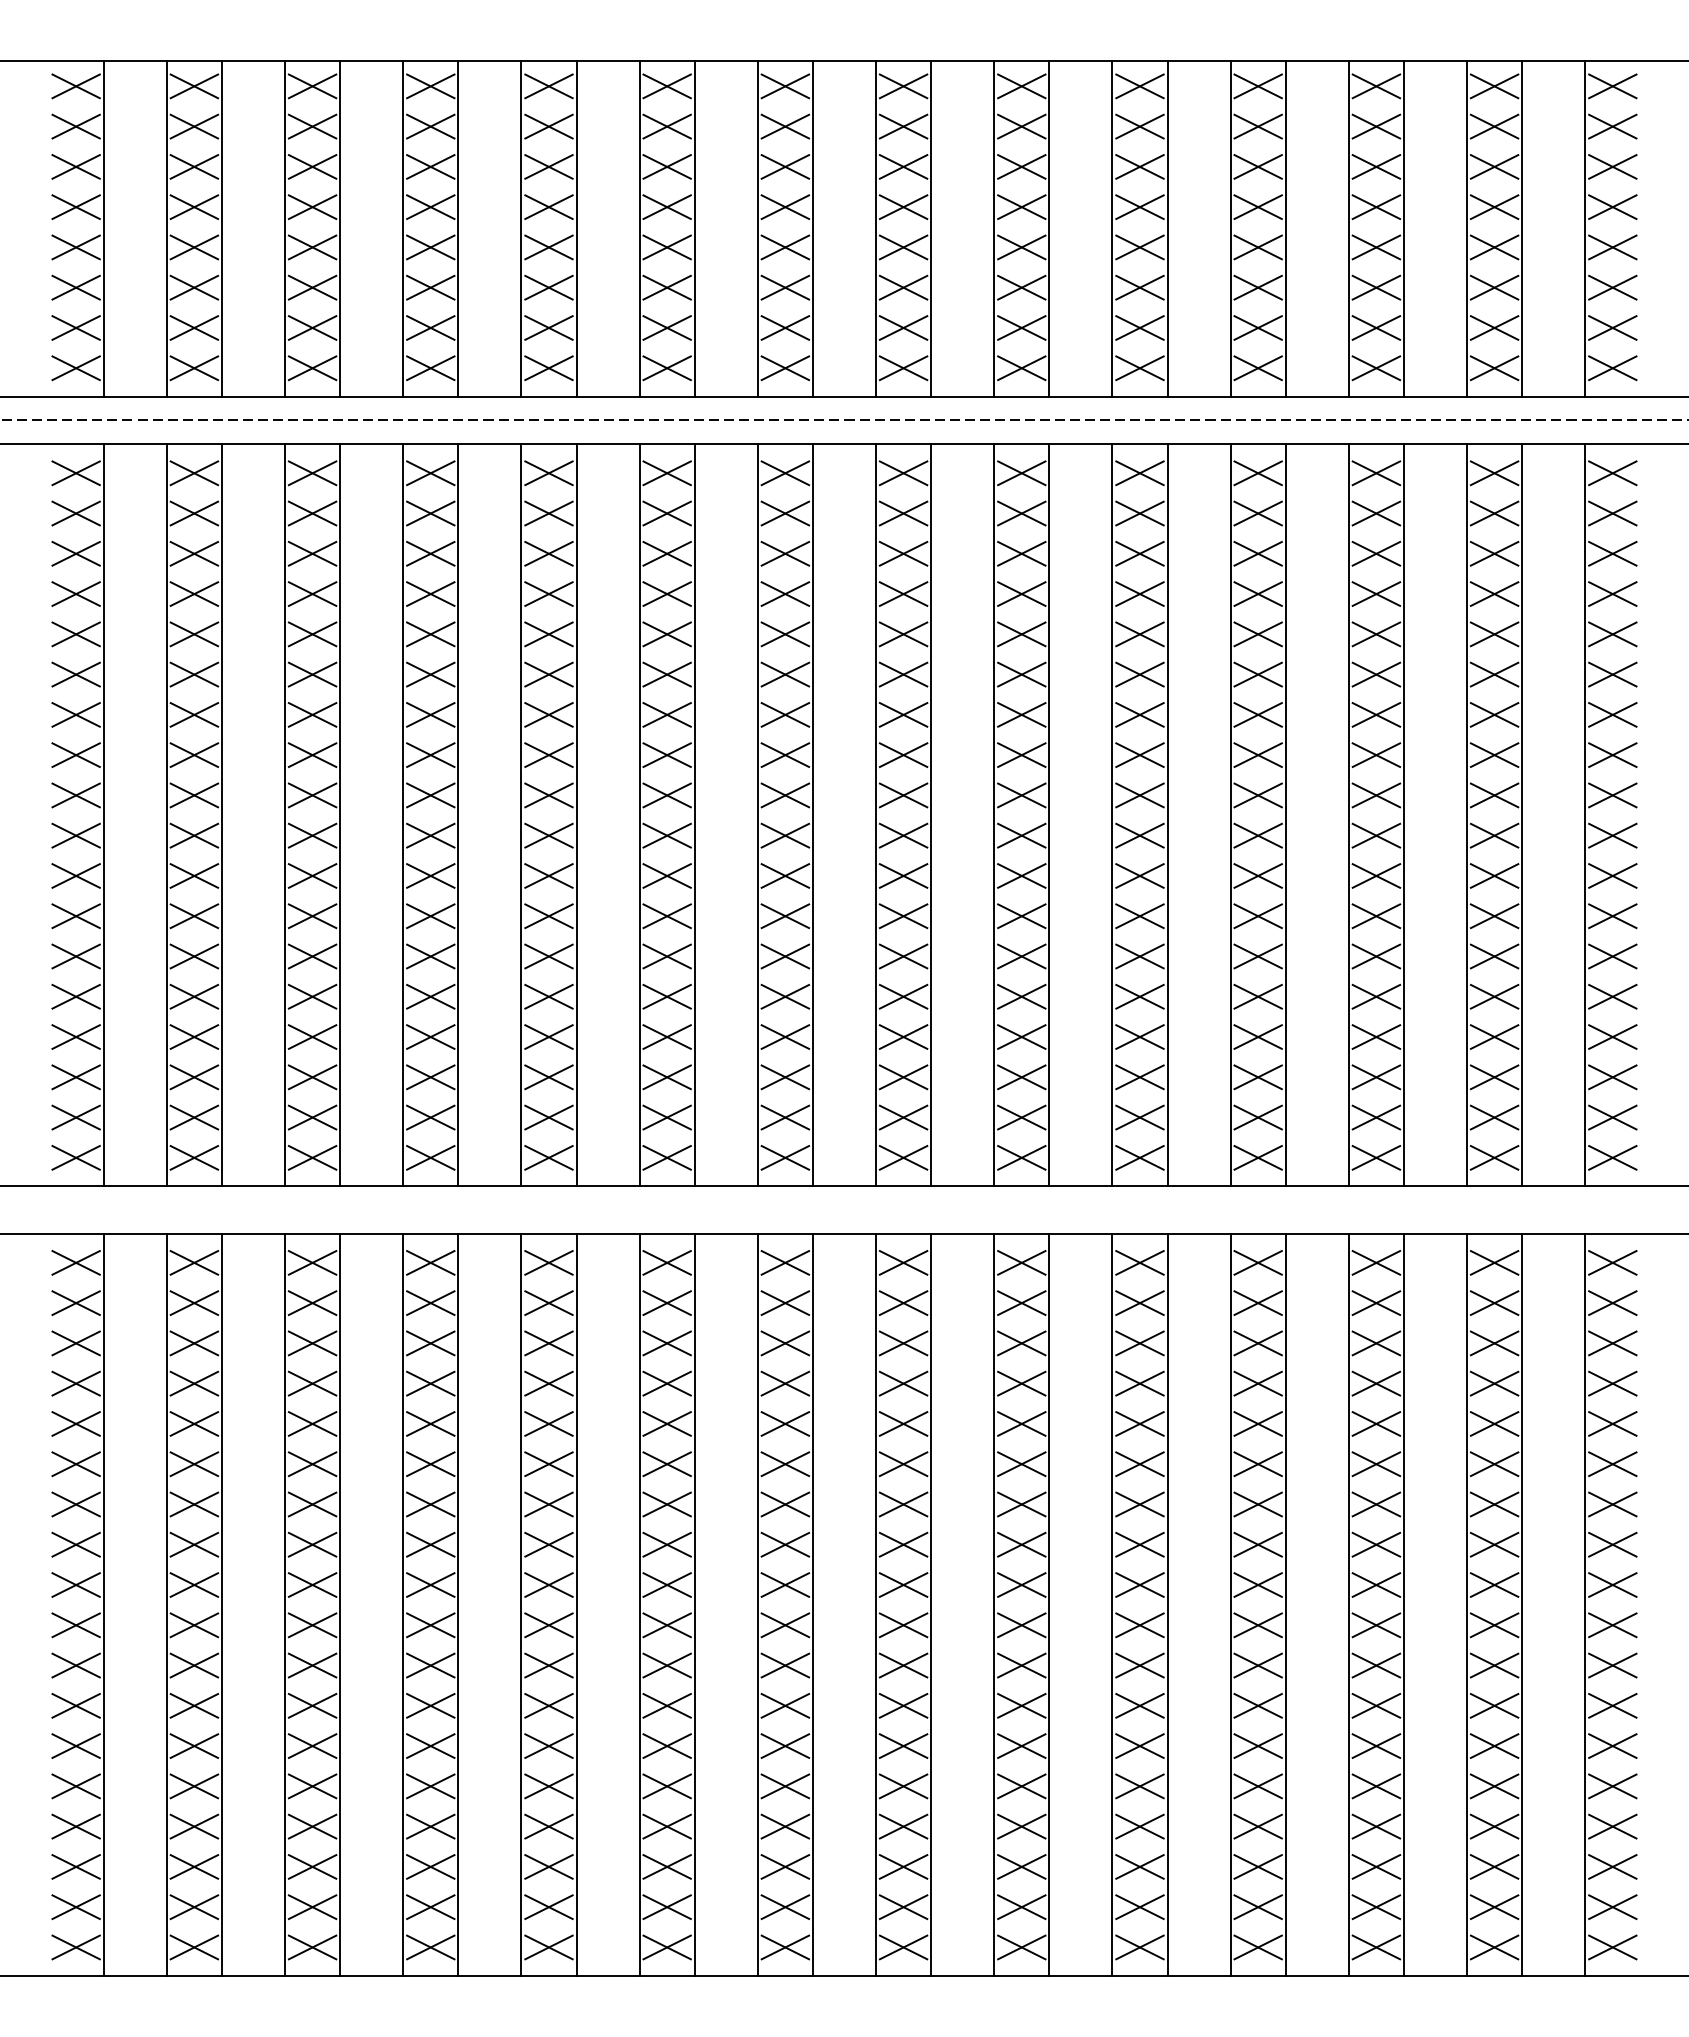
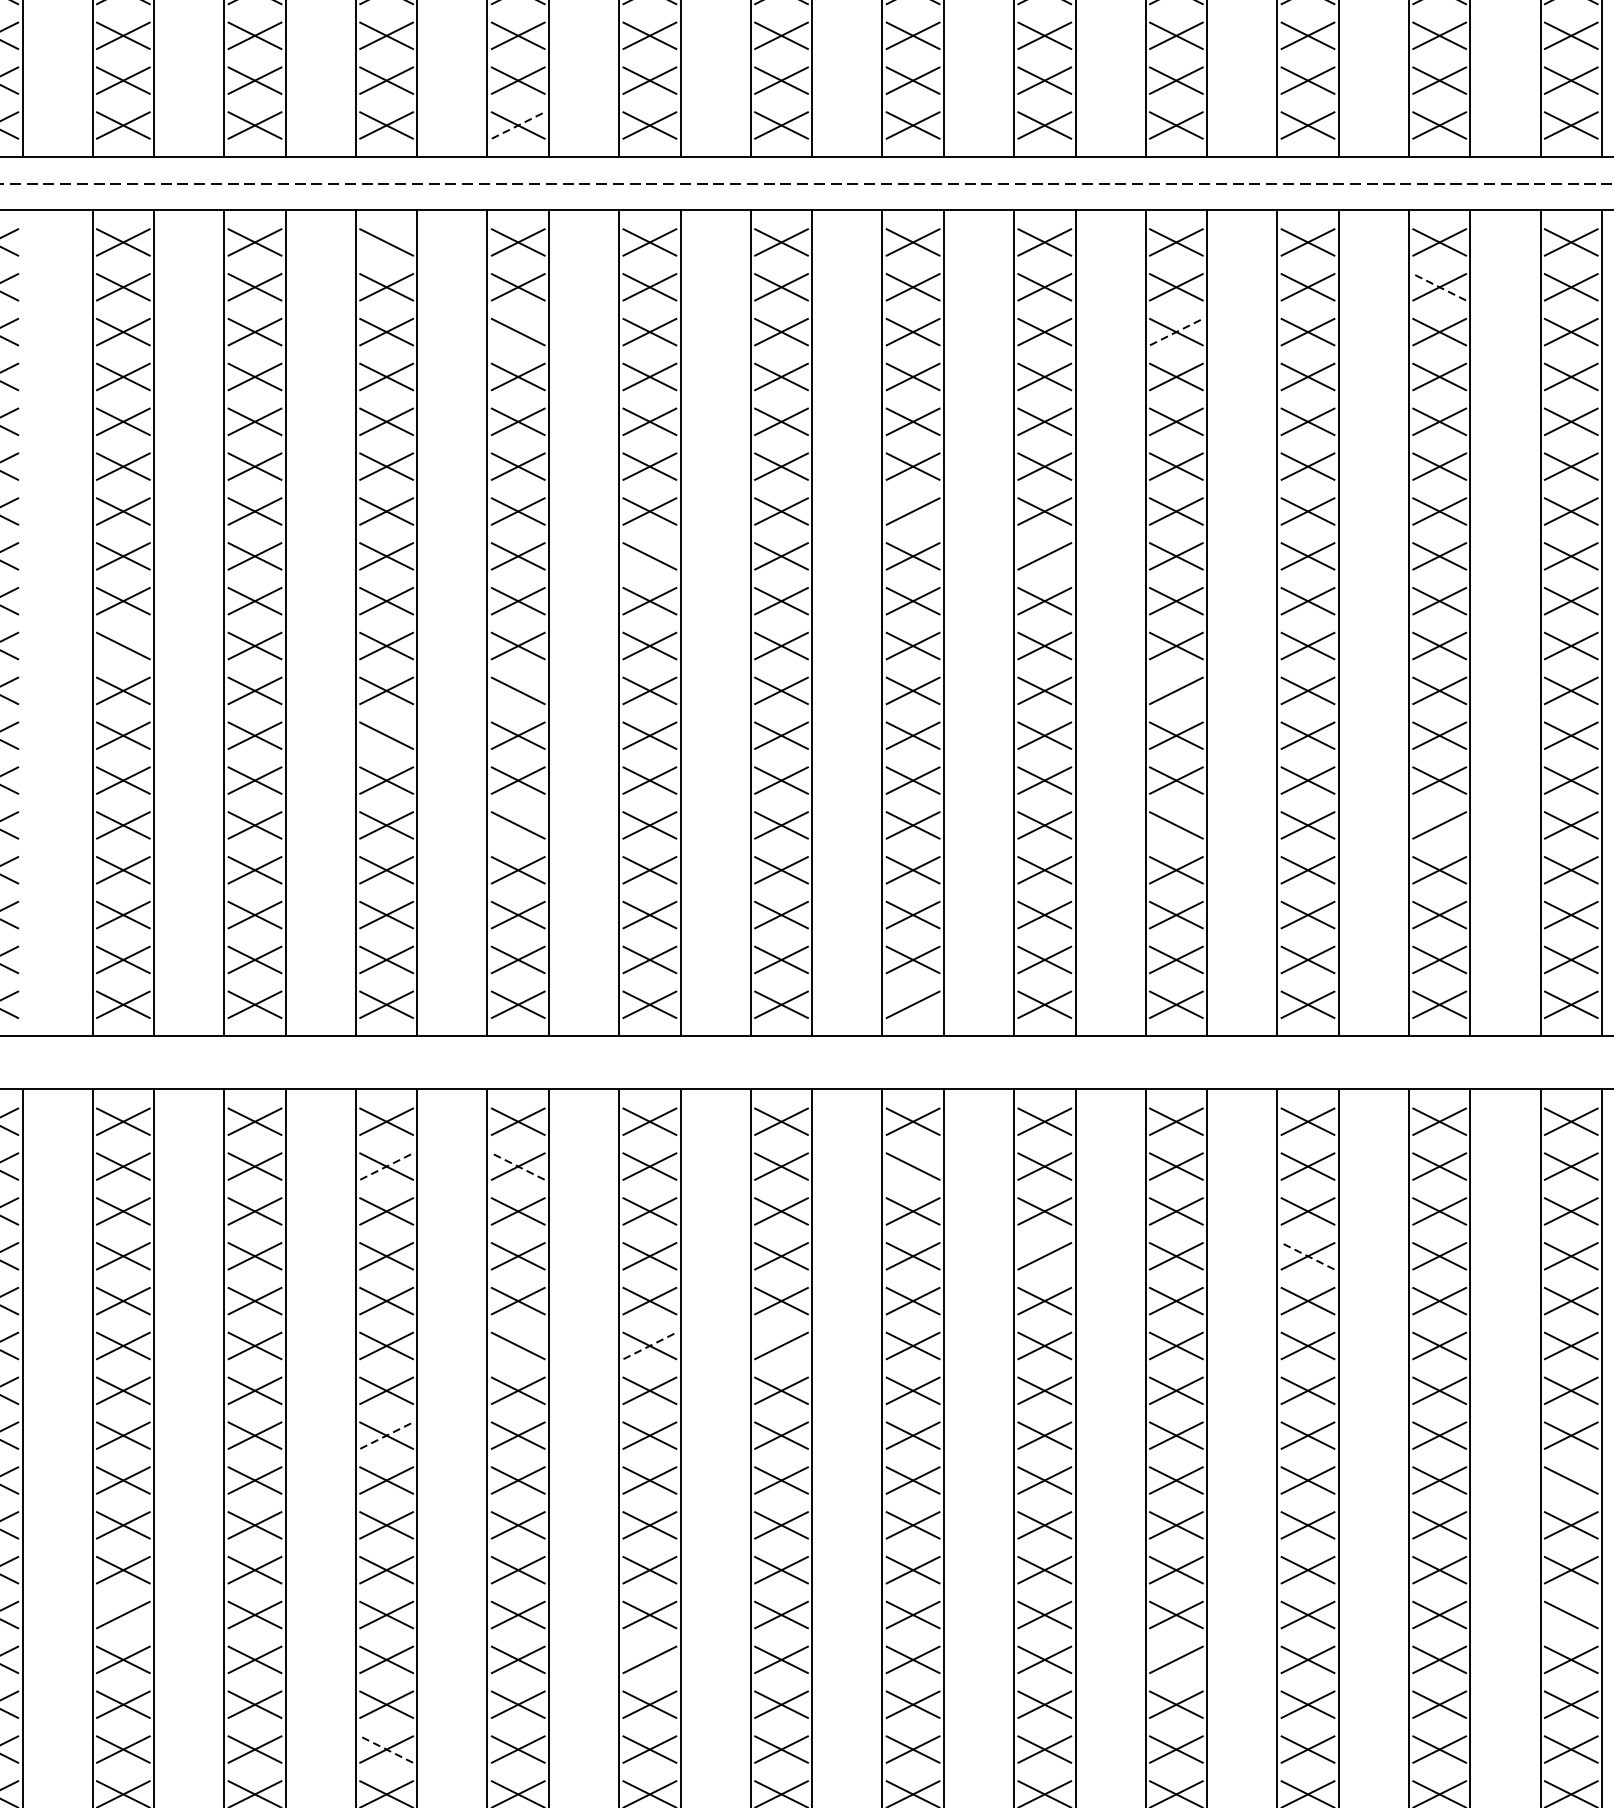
line: (549, 368) -> (518, 125), solid -> dashed
line: (430, 473) -> (386, 242), removed
line: (1375, 513) -> (1438, 287), solid -> dashed
line: (548, 553) -> (517, 331), removed
line: (1140, 553) -> (1176, 331), solid -> dashed
line: (903, 714) -> (913, 511), removed
line: (666, 755) -> (649, 556), removed
line: (1021, 755) -> (1044, 556), removed
line: (103, 815) -> (22, 623), removed
line: (194, 835) -> (123, 645), removed
line: (548, 875) -> (517, 690), removed
line: (1139, 875) -> (1175, 690), removed
line: (430, 916) -> (386, 736), removed
line: (548, 996) -> (517, 825), removed
line: (1139, 996) -> (1175, 825), removed
line: (1376, 996) -> (1439, 825), removed
line: (903, 1157) -> (913, 1004), removed
line: (431, 1302) -> (387, 1165), solid -> dashed
line: (548, 1302) -> (517, 1165), solid -> dashed
line: (903, 1302) -> (913, 1165), removed
line: (1021, 1383) -> (1044, 1256), removed
line: (1257, 1383) -> (1307, 1256), solid -> dashed
line: (548, 1464) -> (517, 1346), removed
line: (667, 1464) -> (650, 1346), solid -> dashed
line: (785, 1464) -> (781, 1346), removed
line: (431, 1544) -> (387, 1435), solid -> dashed
line: (1494, 1584) -> (1571, 1479), removed
line: (194, 1705) -> (123, 1614), removed
line: (1494, 1705) -> (1571, 1614), removed
line: (666, 1745) -> (649, 1659), removed
line: (1139, 1745) -> (1175, 1659), removed
line: (430, 1826) -> (386, 1749), solid -> dashed

